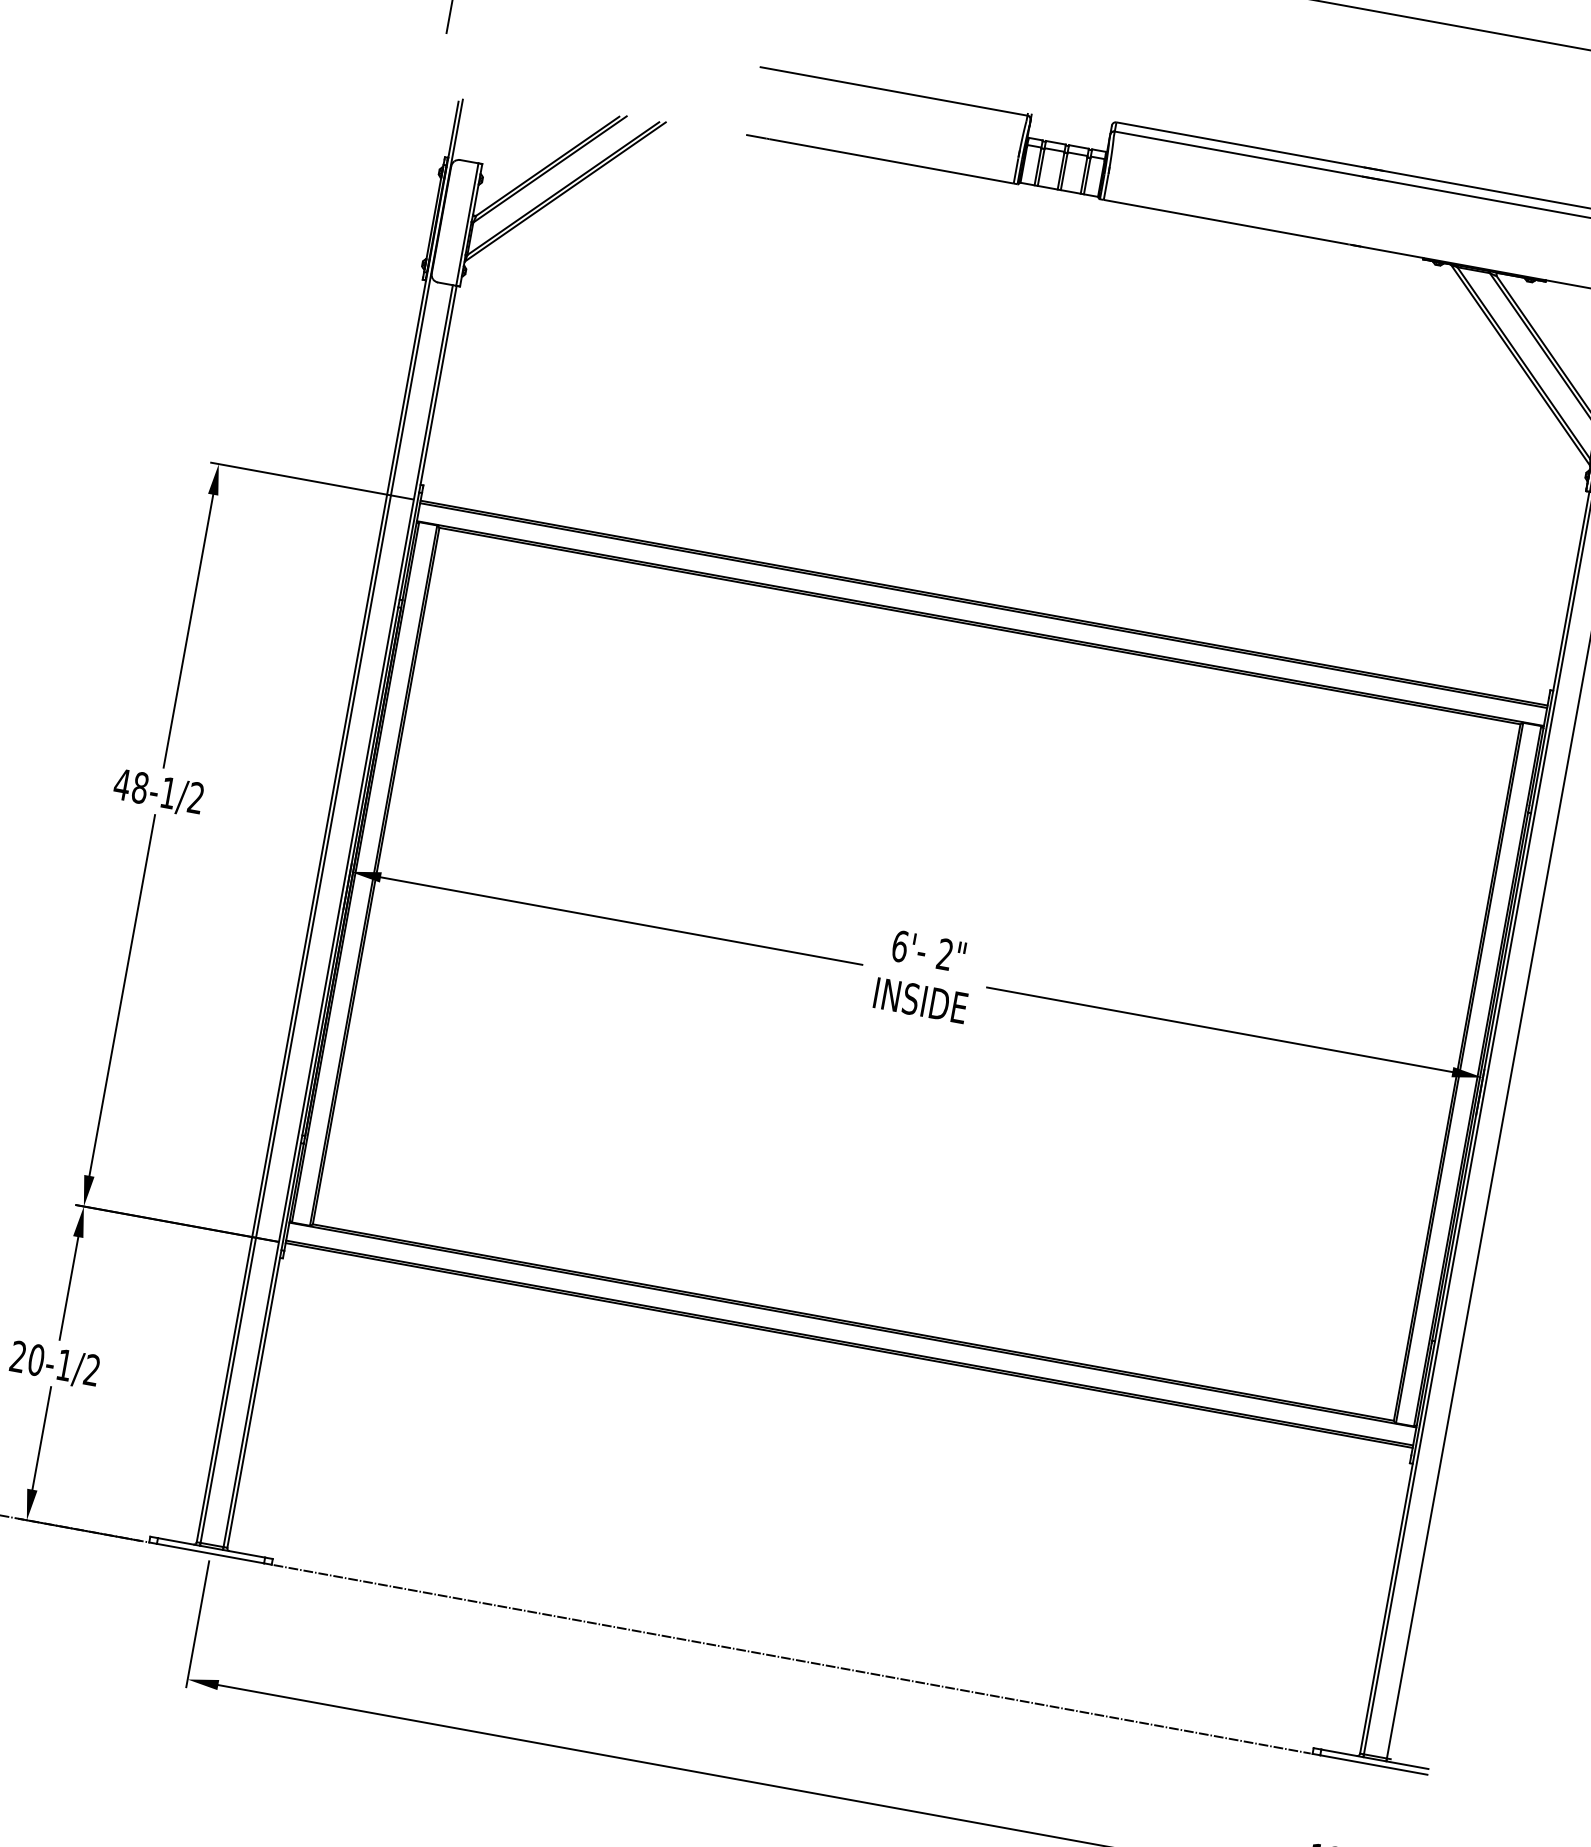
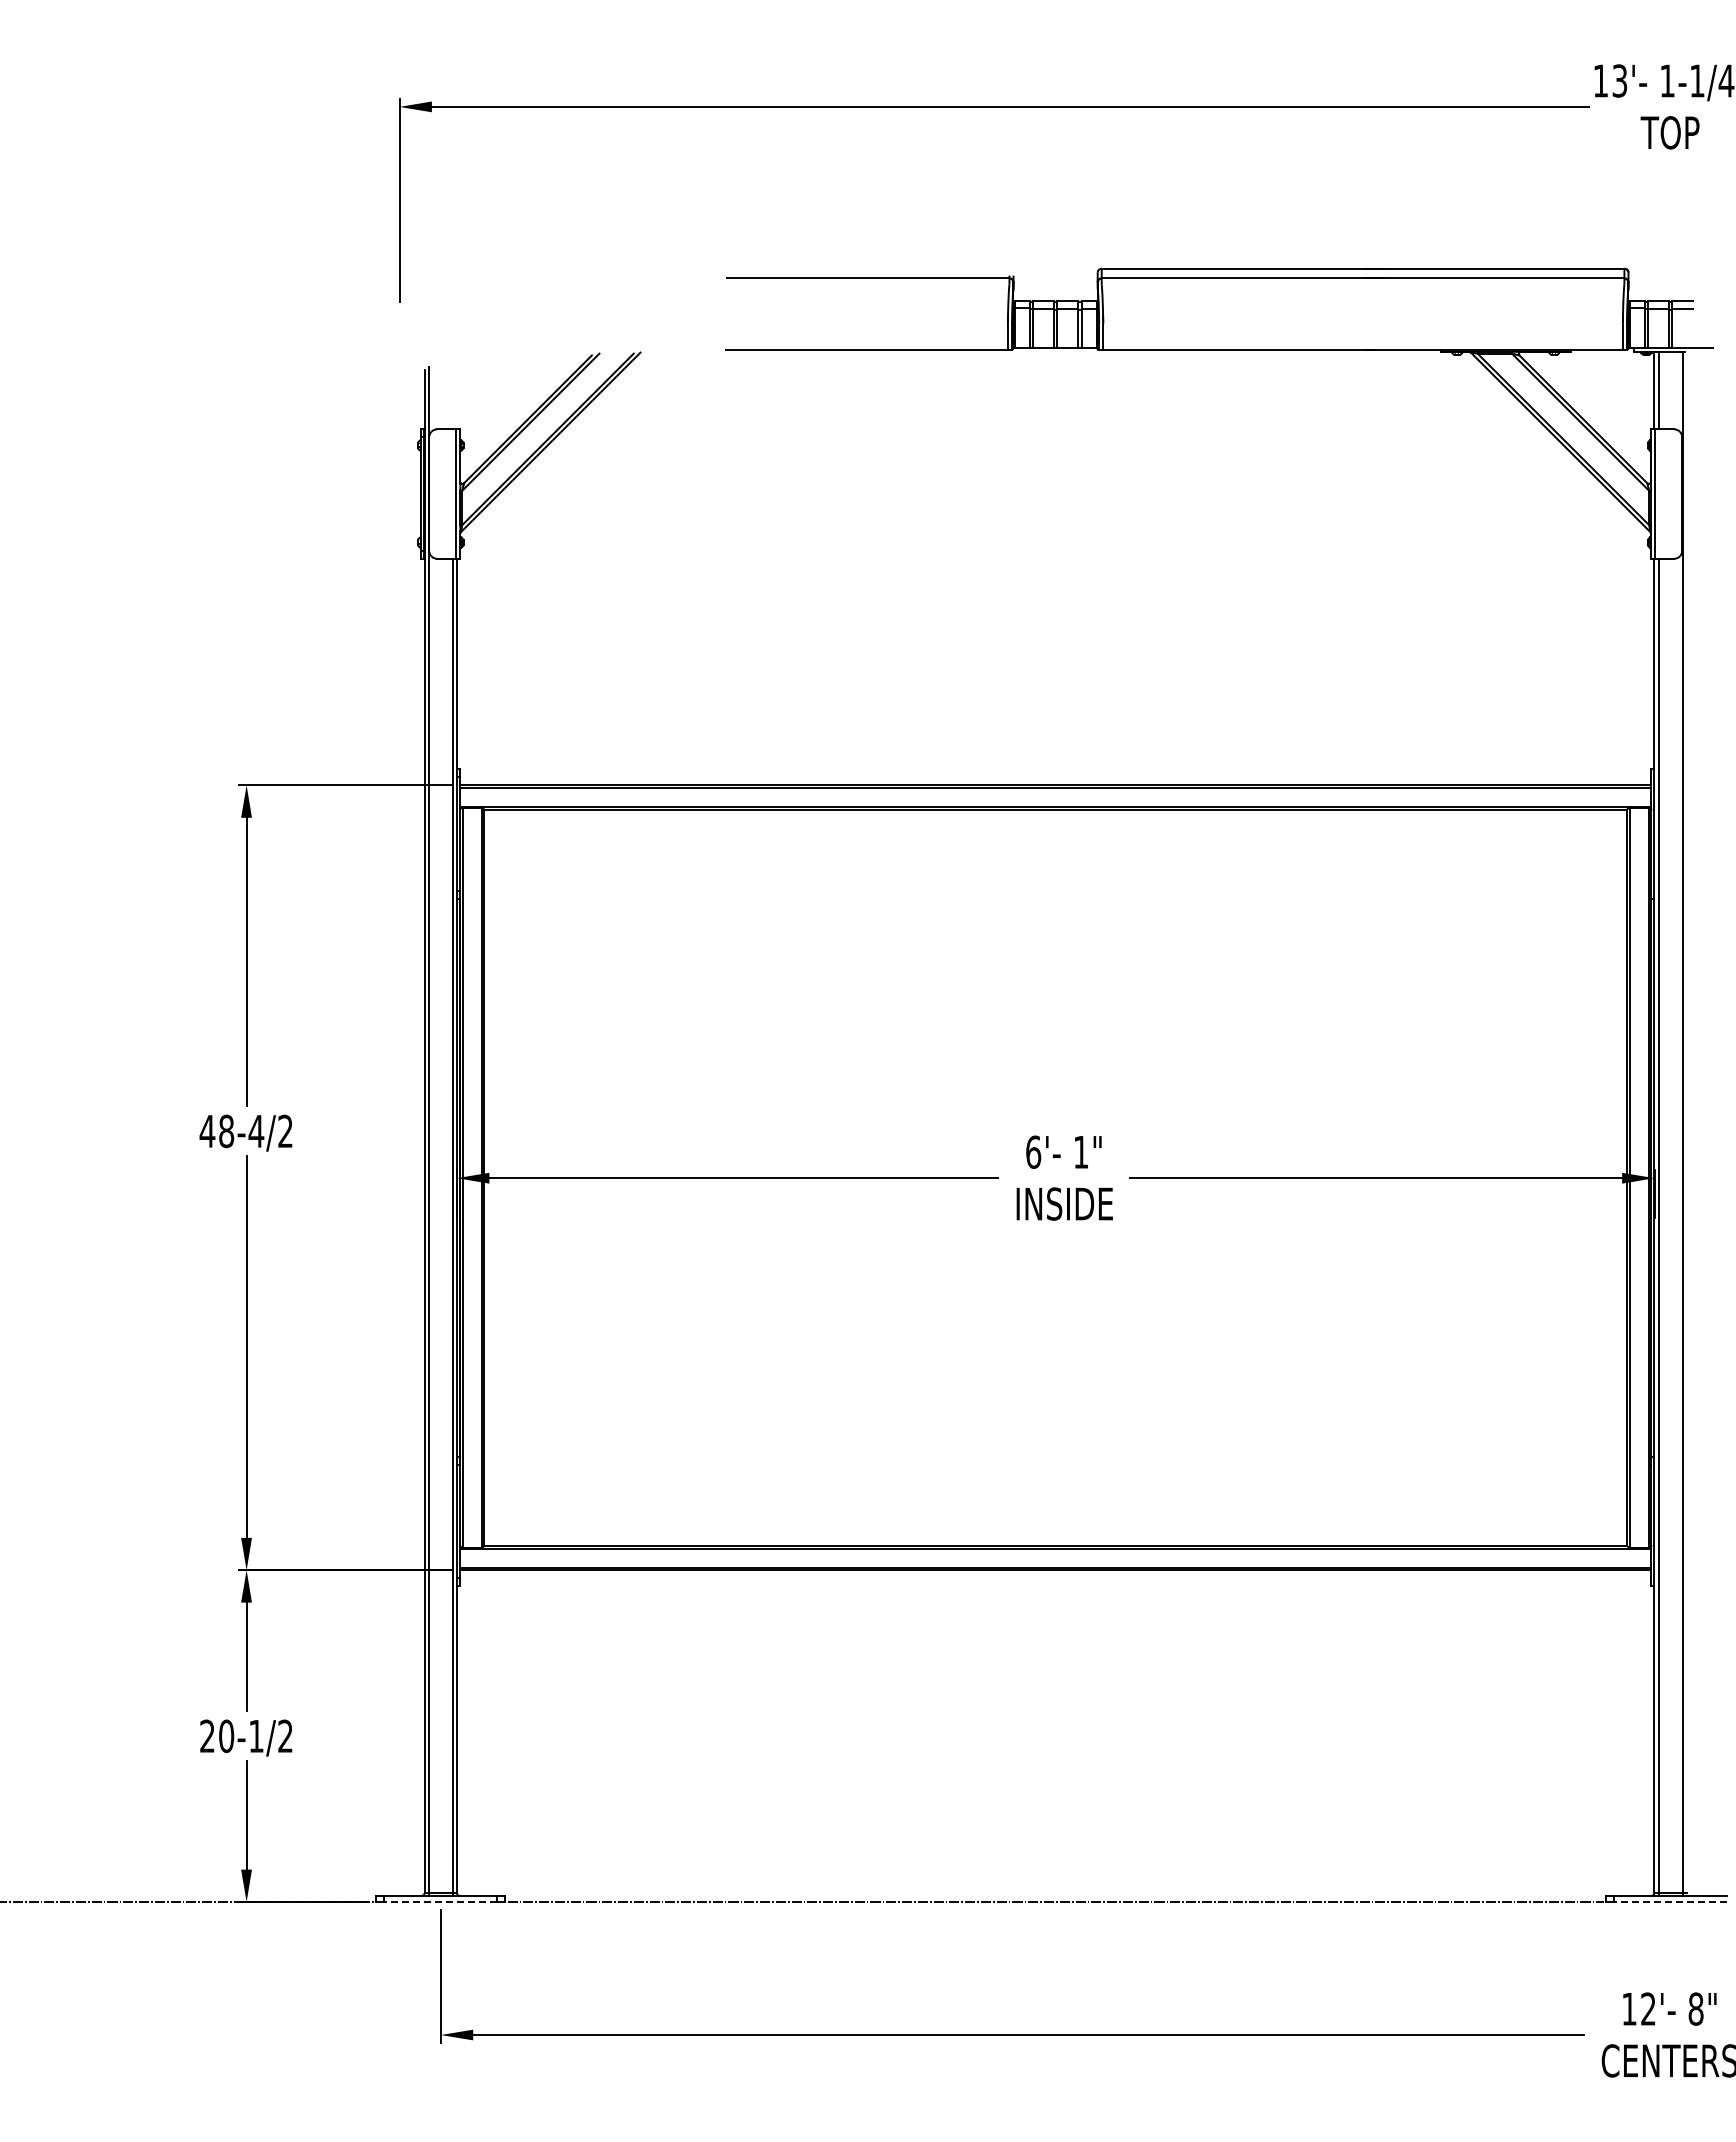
text: (168, 793) -> (256, 1131), 48-1/2 -> 48-4/2
text: (944, 953) -> (1080, 1151), 2" -> 1"
line: (210, 1553) -> (440, 1901), solid -> dashed
line: (1373, 1764) -> (1670, 1901), solid -> dashed

